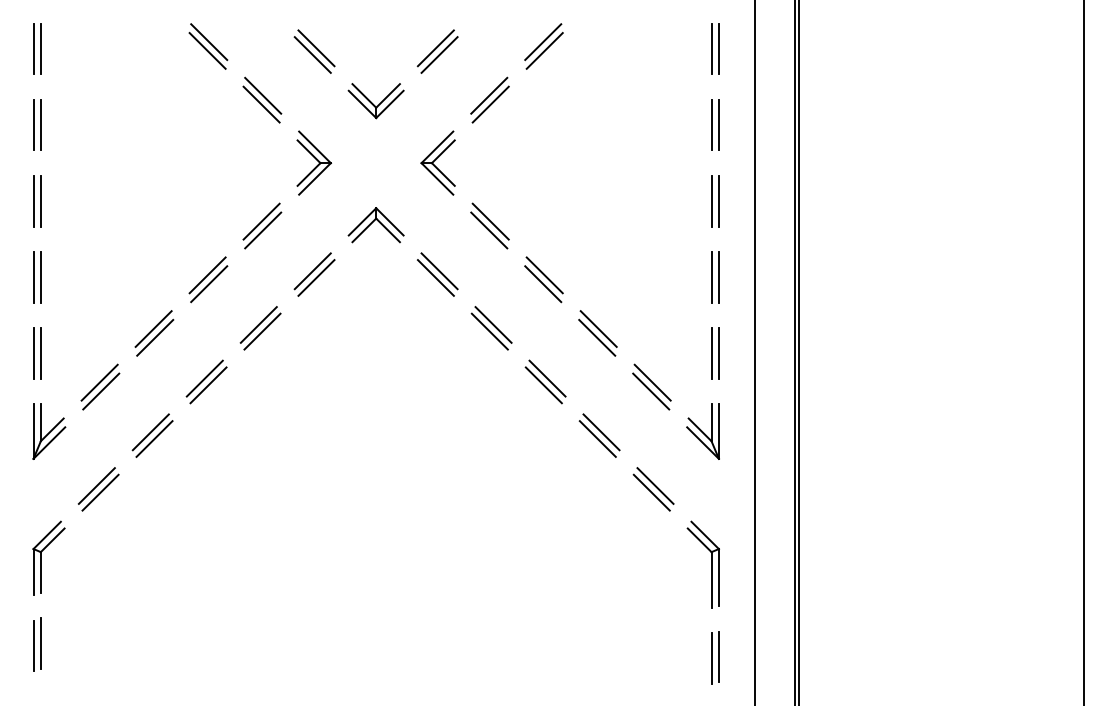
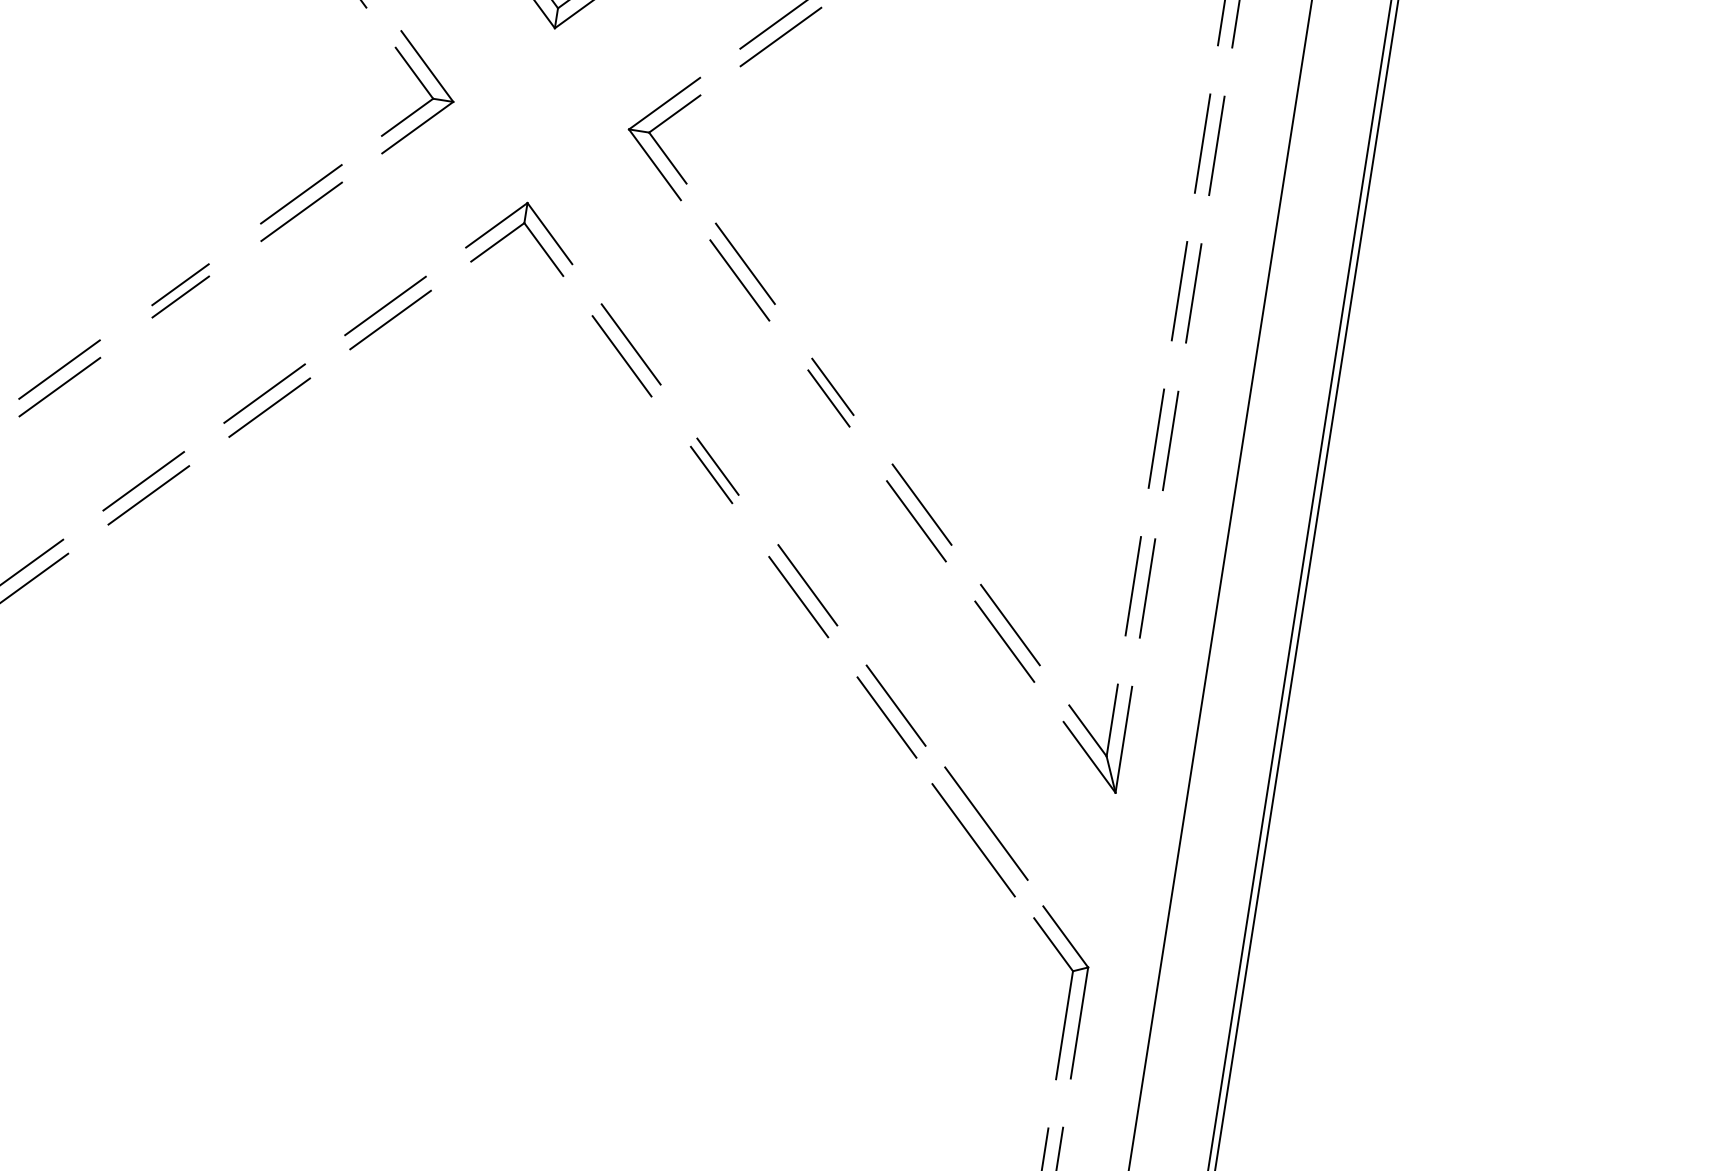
part: (208, 279) -> (180, 290), size x0.7
part: (543, 279) -> (830, 391), size x0.7
part: (491, 328) -> (714, 471), size x0.7
part: (653, 489) -> (979, 832), size x1.4

